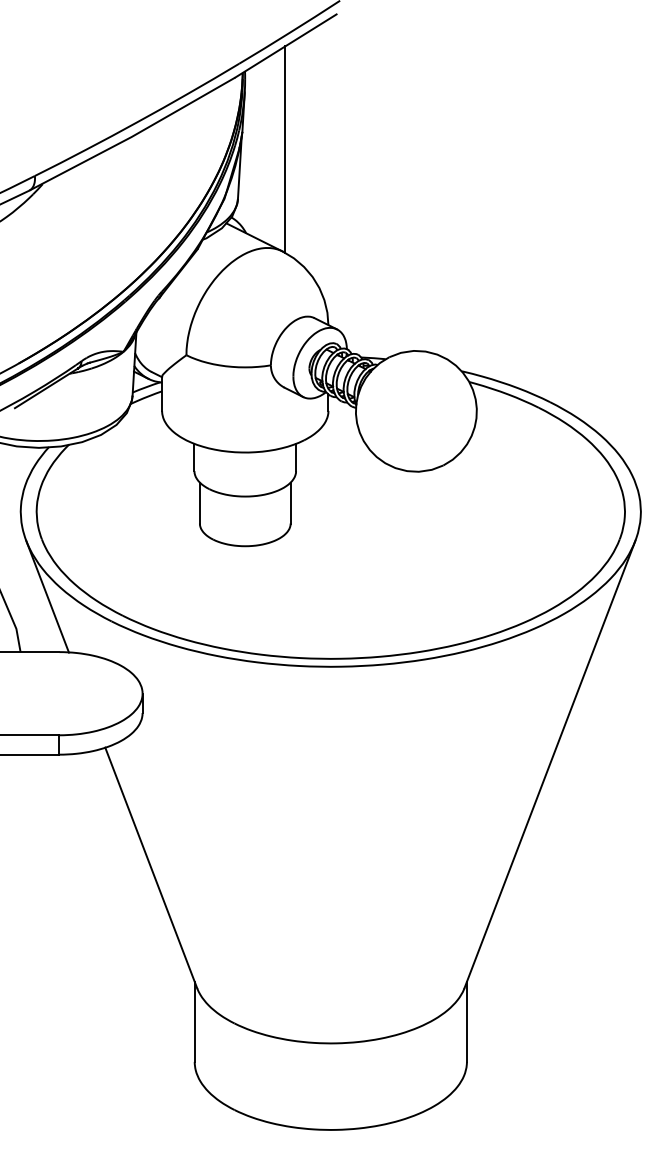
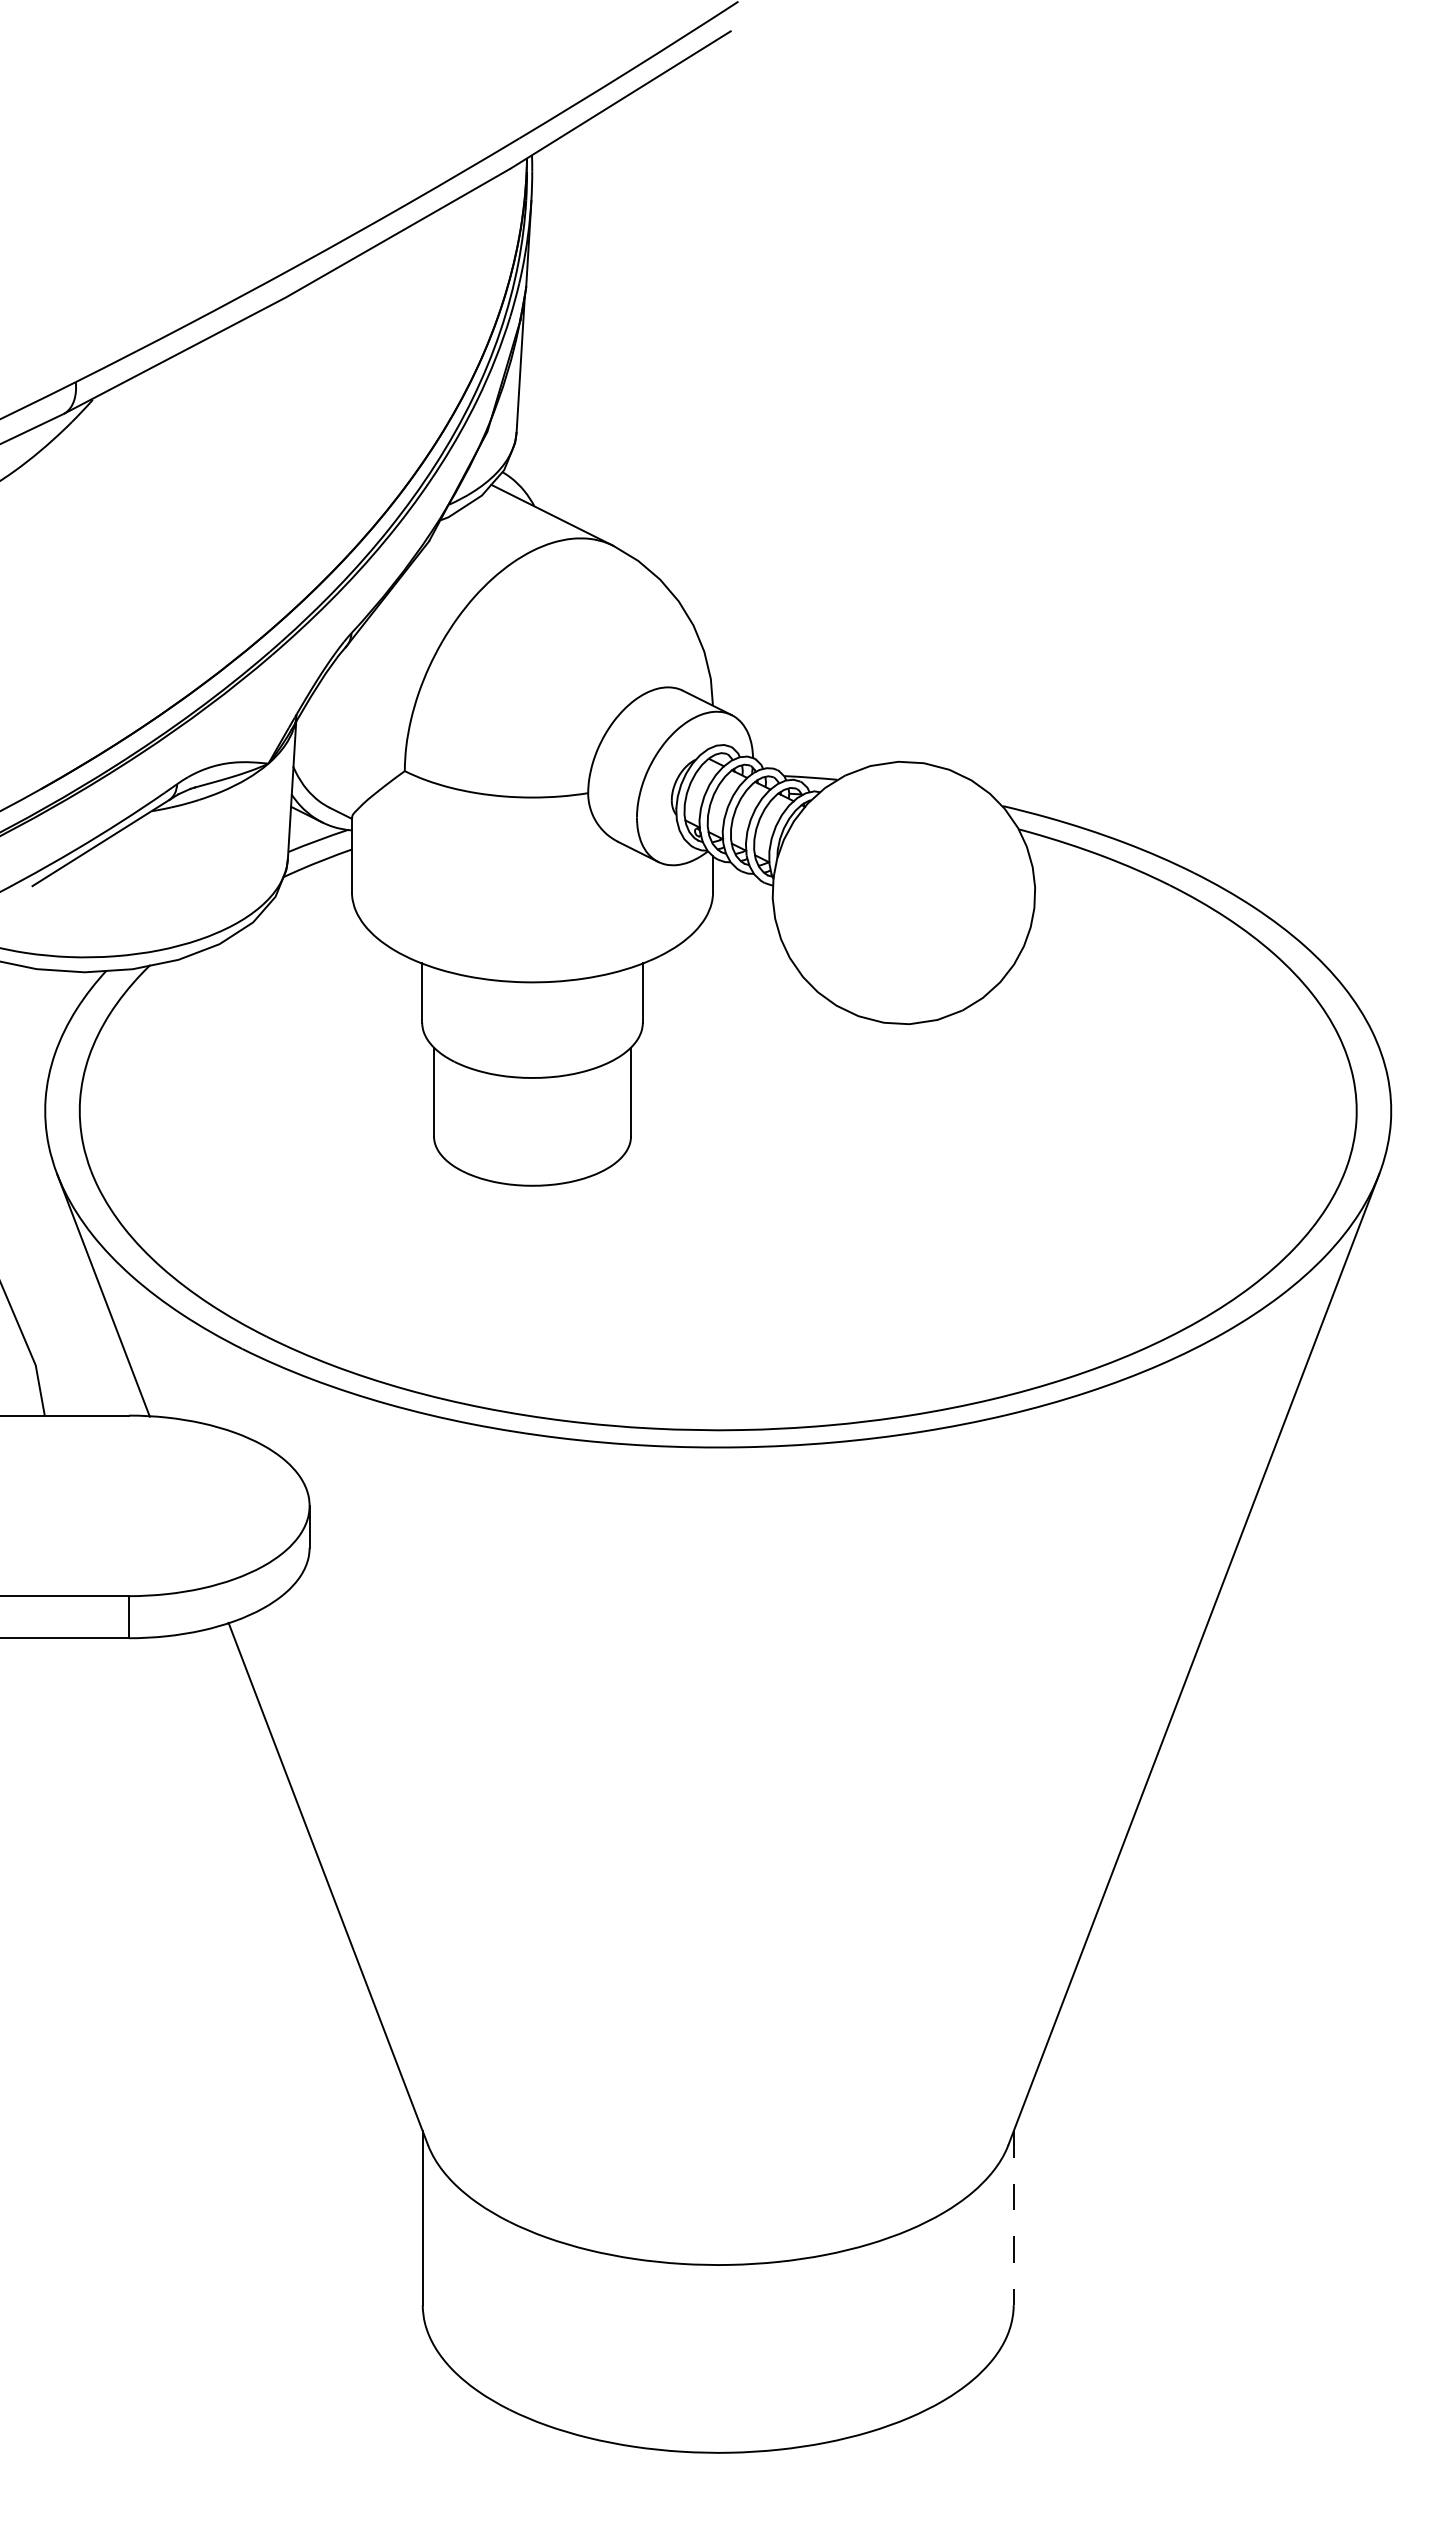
line: (285, 149) -> (619, 324), removed
line: (466, 1022) -> (1012, 2219), solid -> dashed

